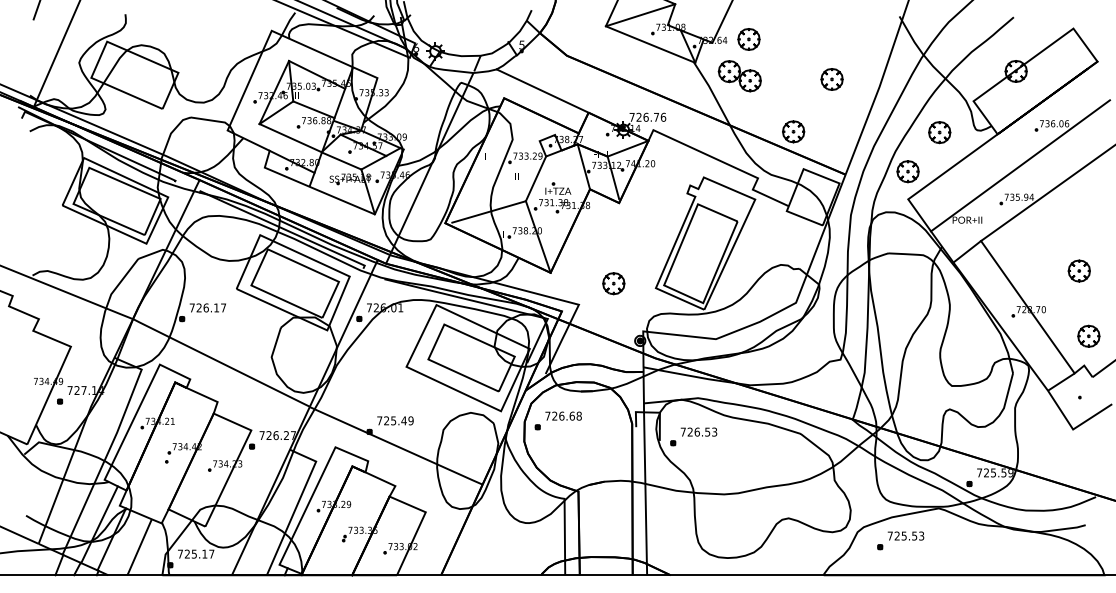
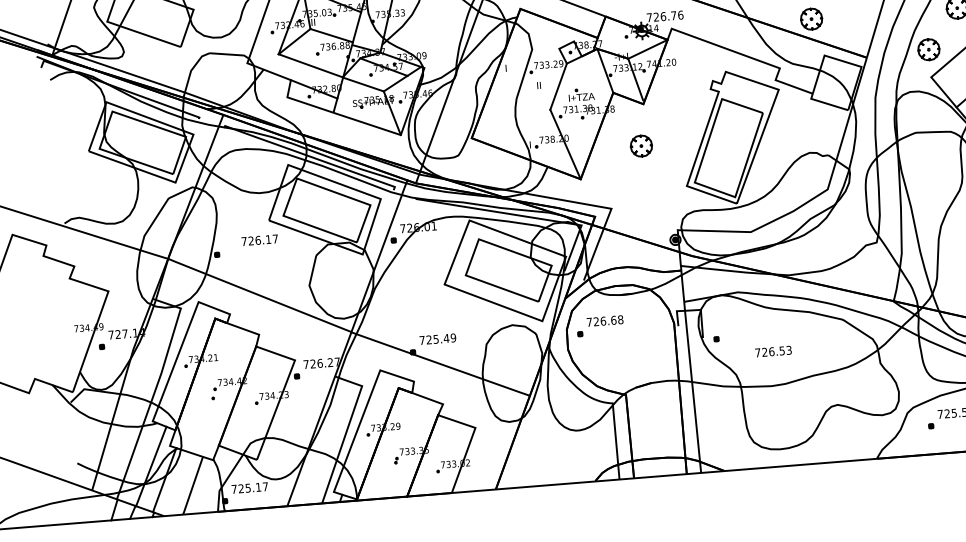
line: (488, 211) -> (513, 123), removed
part: (613, 283) -> (641, 145), moved
text: (207, 307) -> (259, 239), moved
text: (698, 431) -> (772, 351), moved

